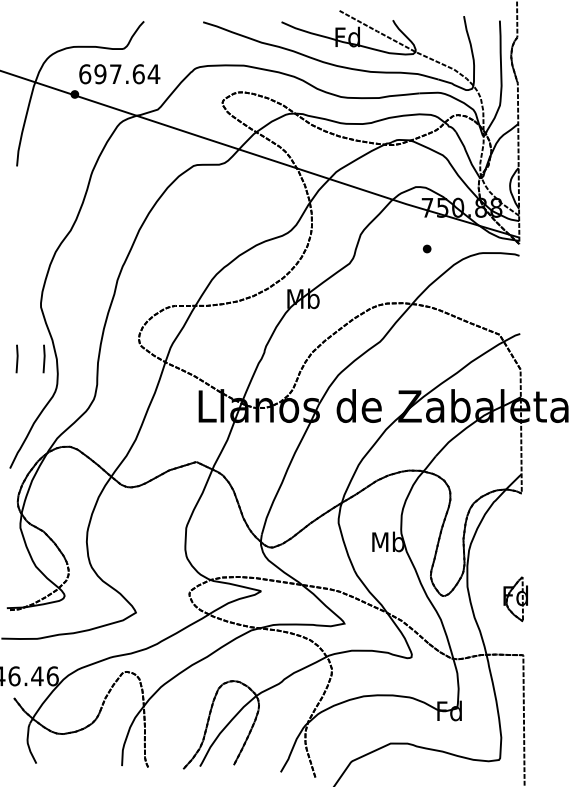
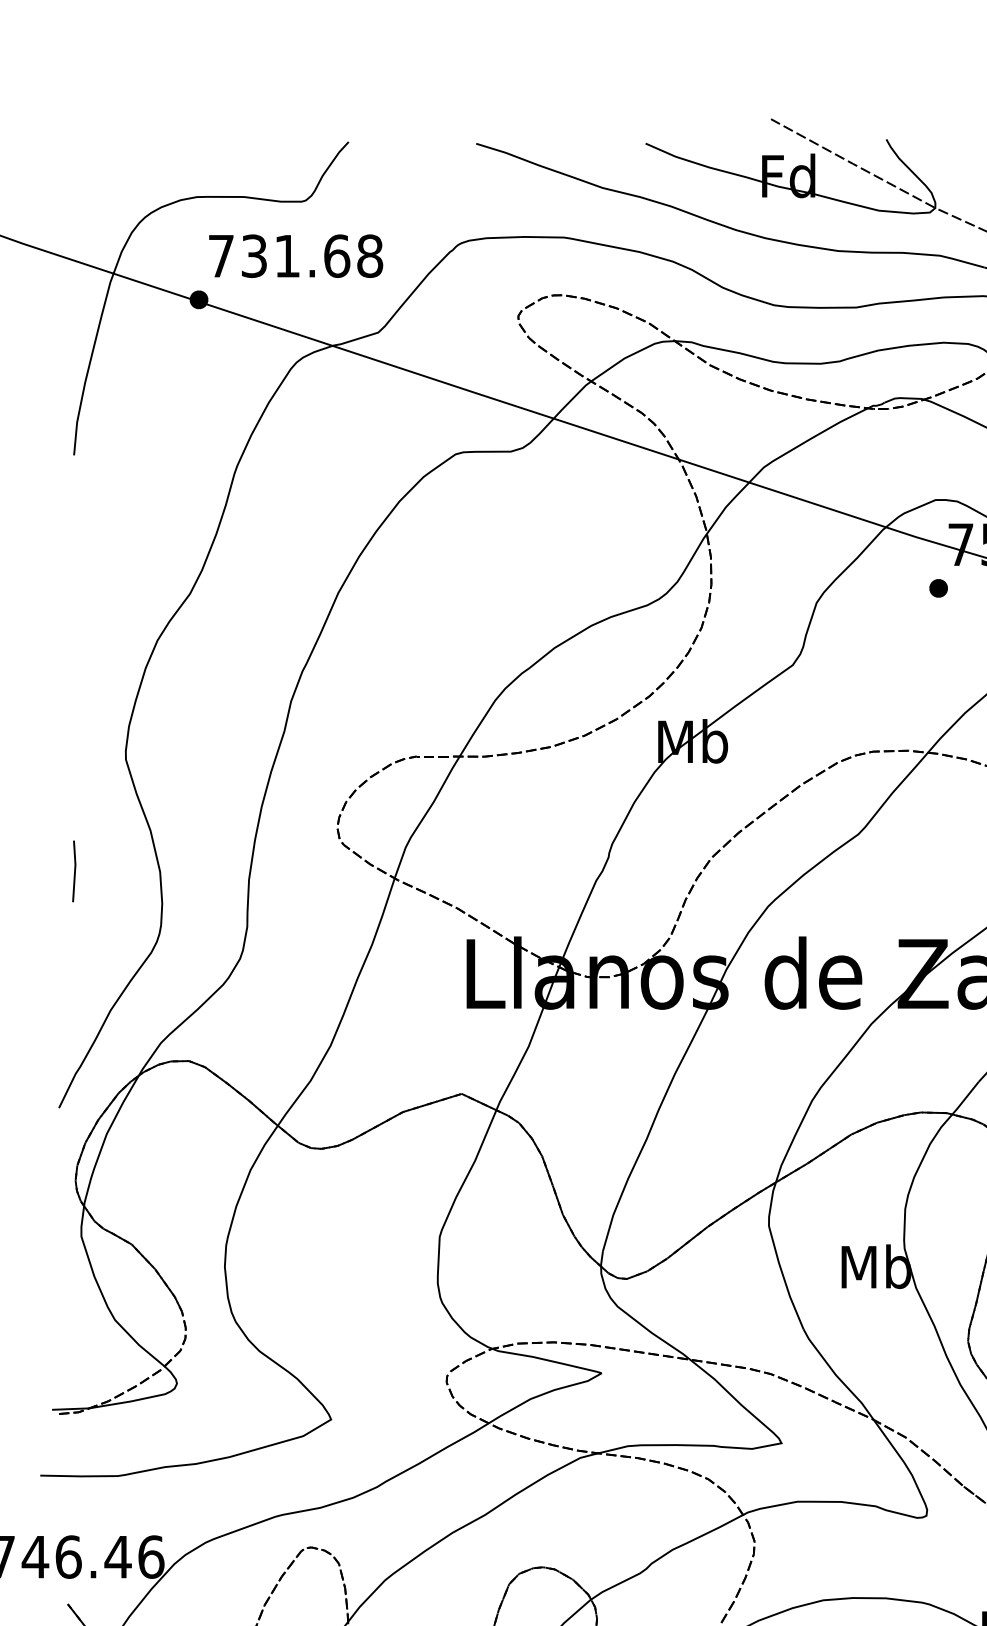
text: (119, 74) -> (295, 256), 697.64 -> 731.68
part: (427, 248) -> (939, 587), moved
line: (43, 358) -> (131, 870), removed

